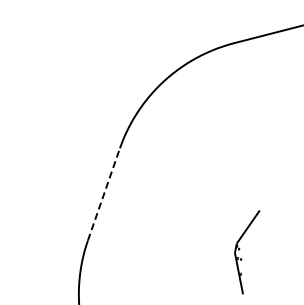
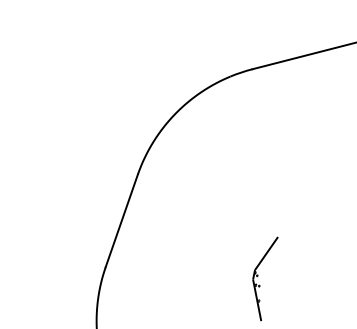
line: (103, 194) -> (121, 220), dashed -> solid

